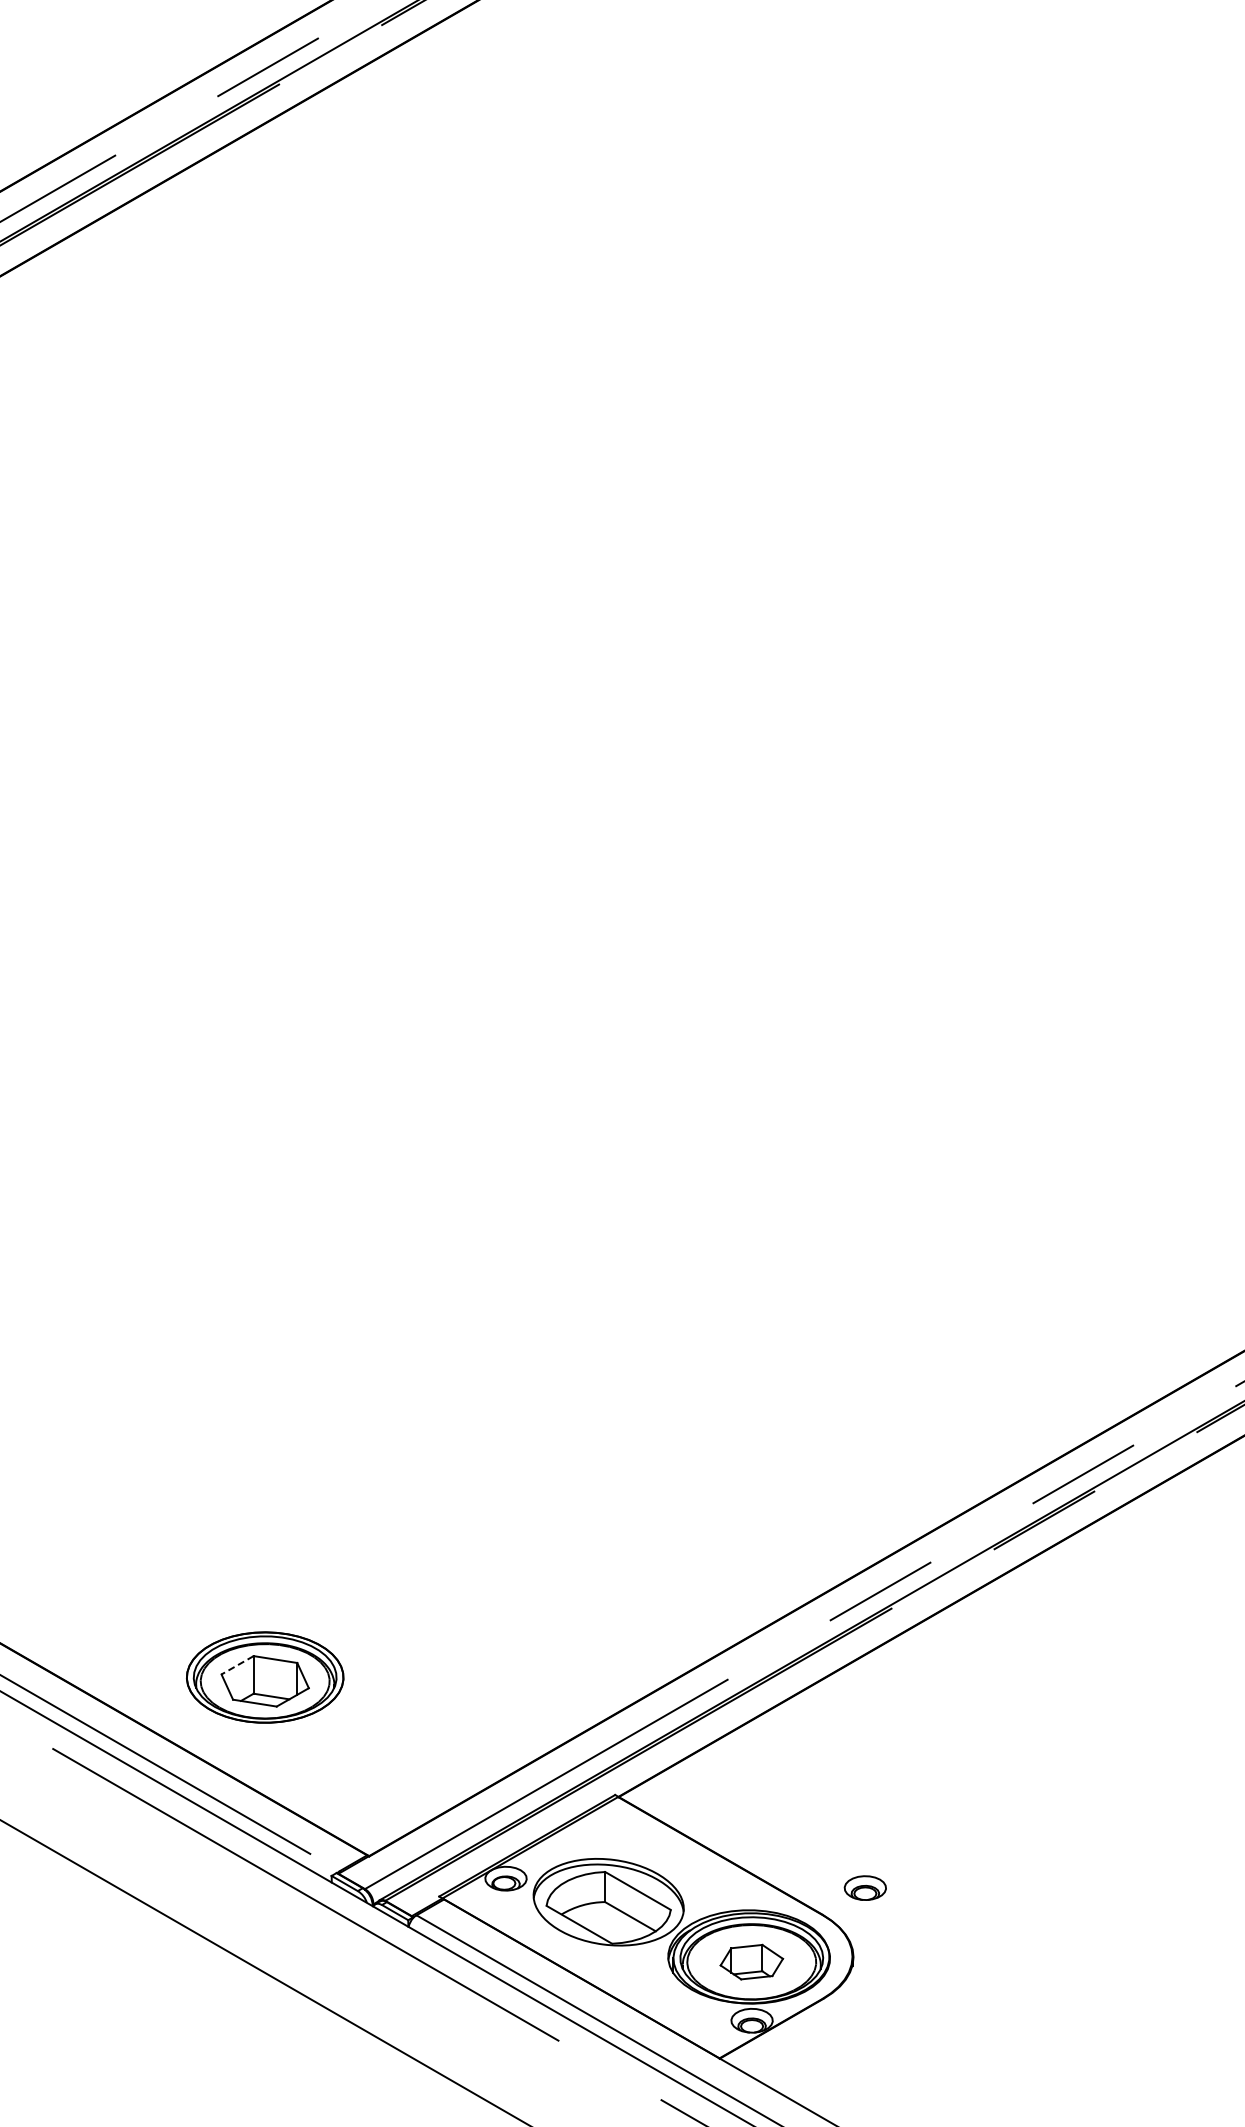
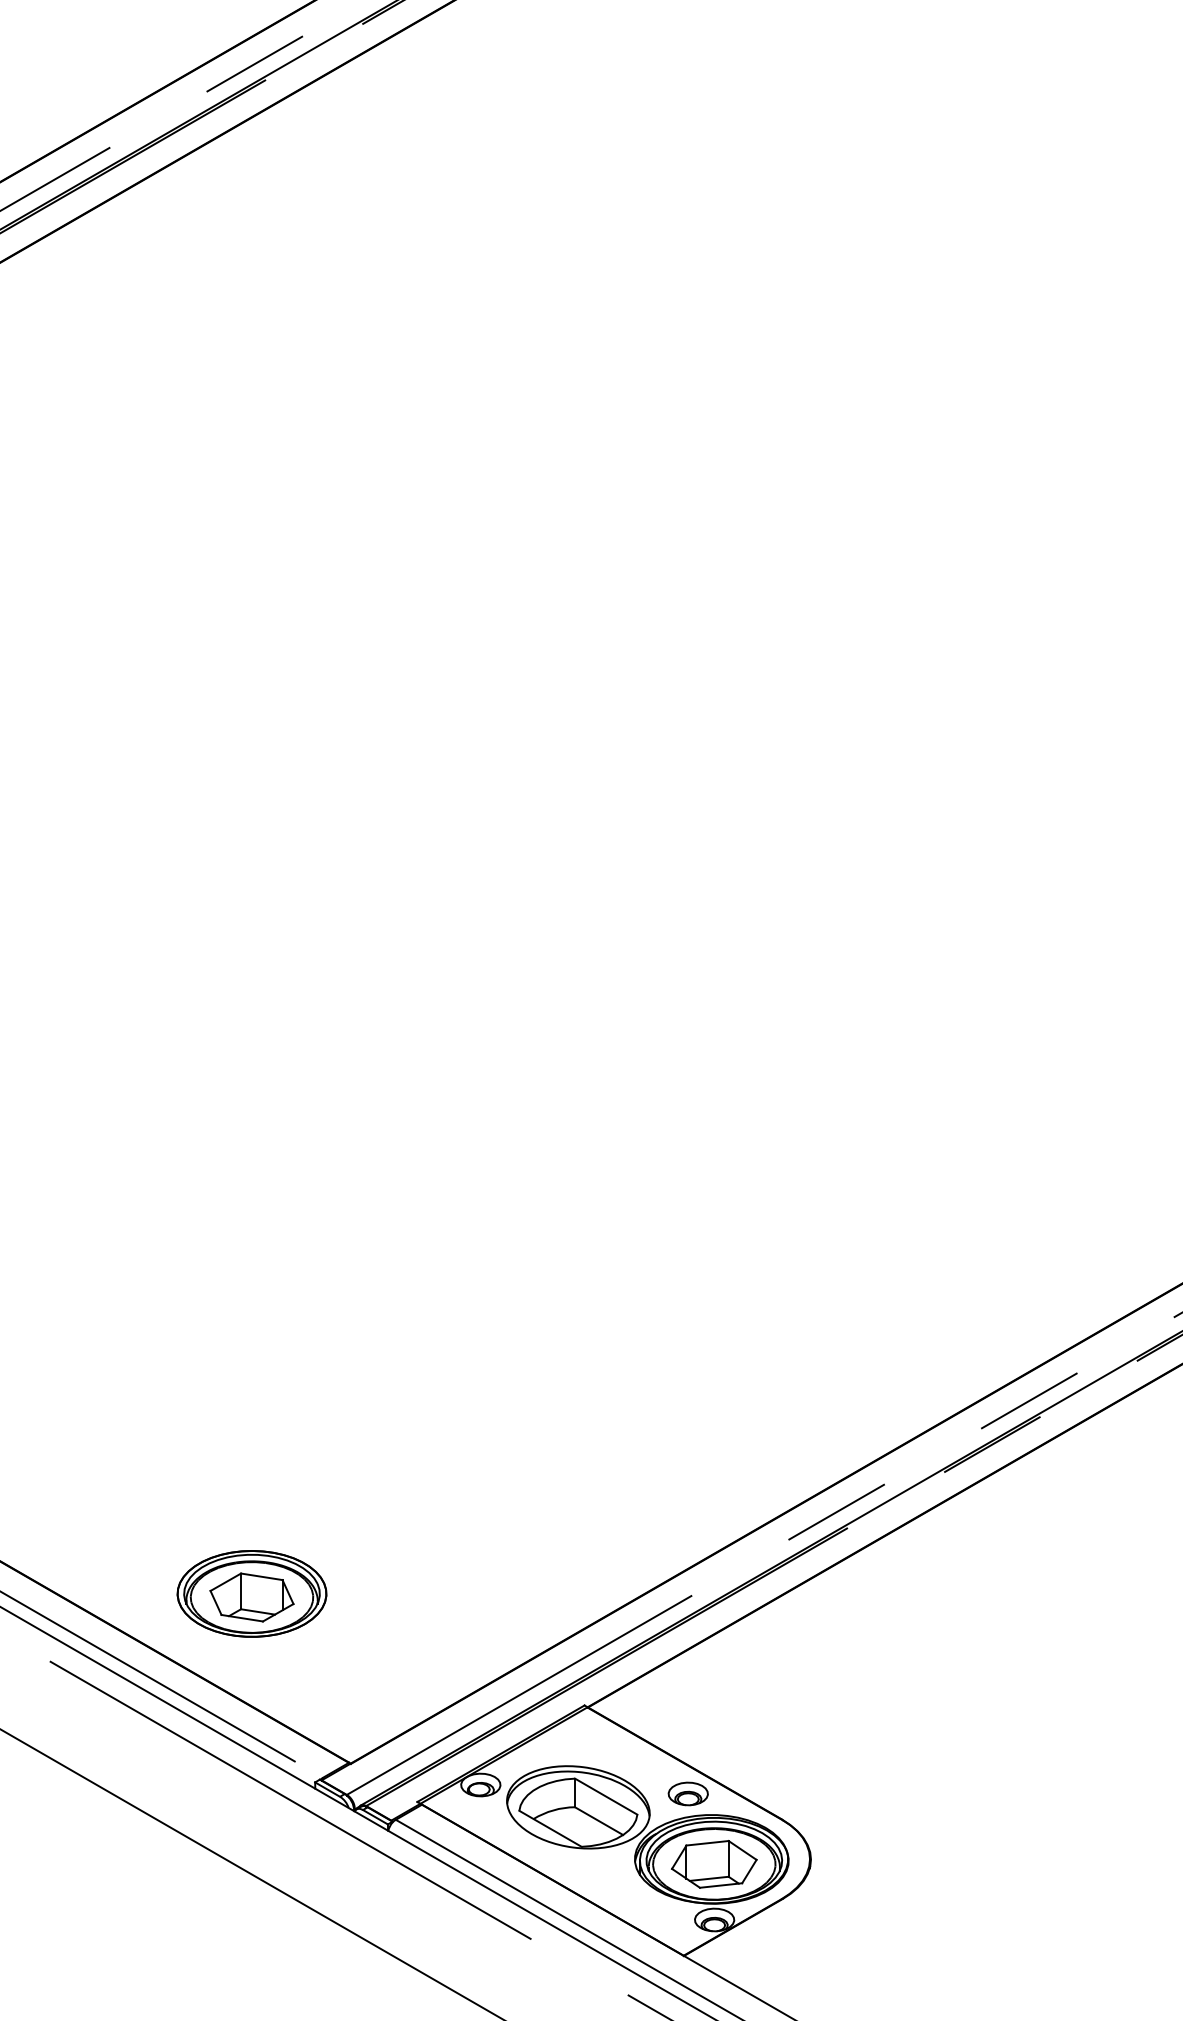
line: (237, 1665) -> (225, 1582), dashed -> solid
part: (864, 1887) -> (687, 1793), moved
part: (751, 1961) -> (714, 1863), size x1.43

